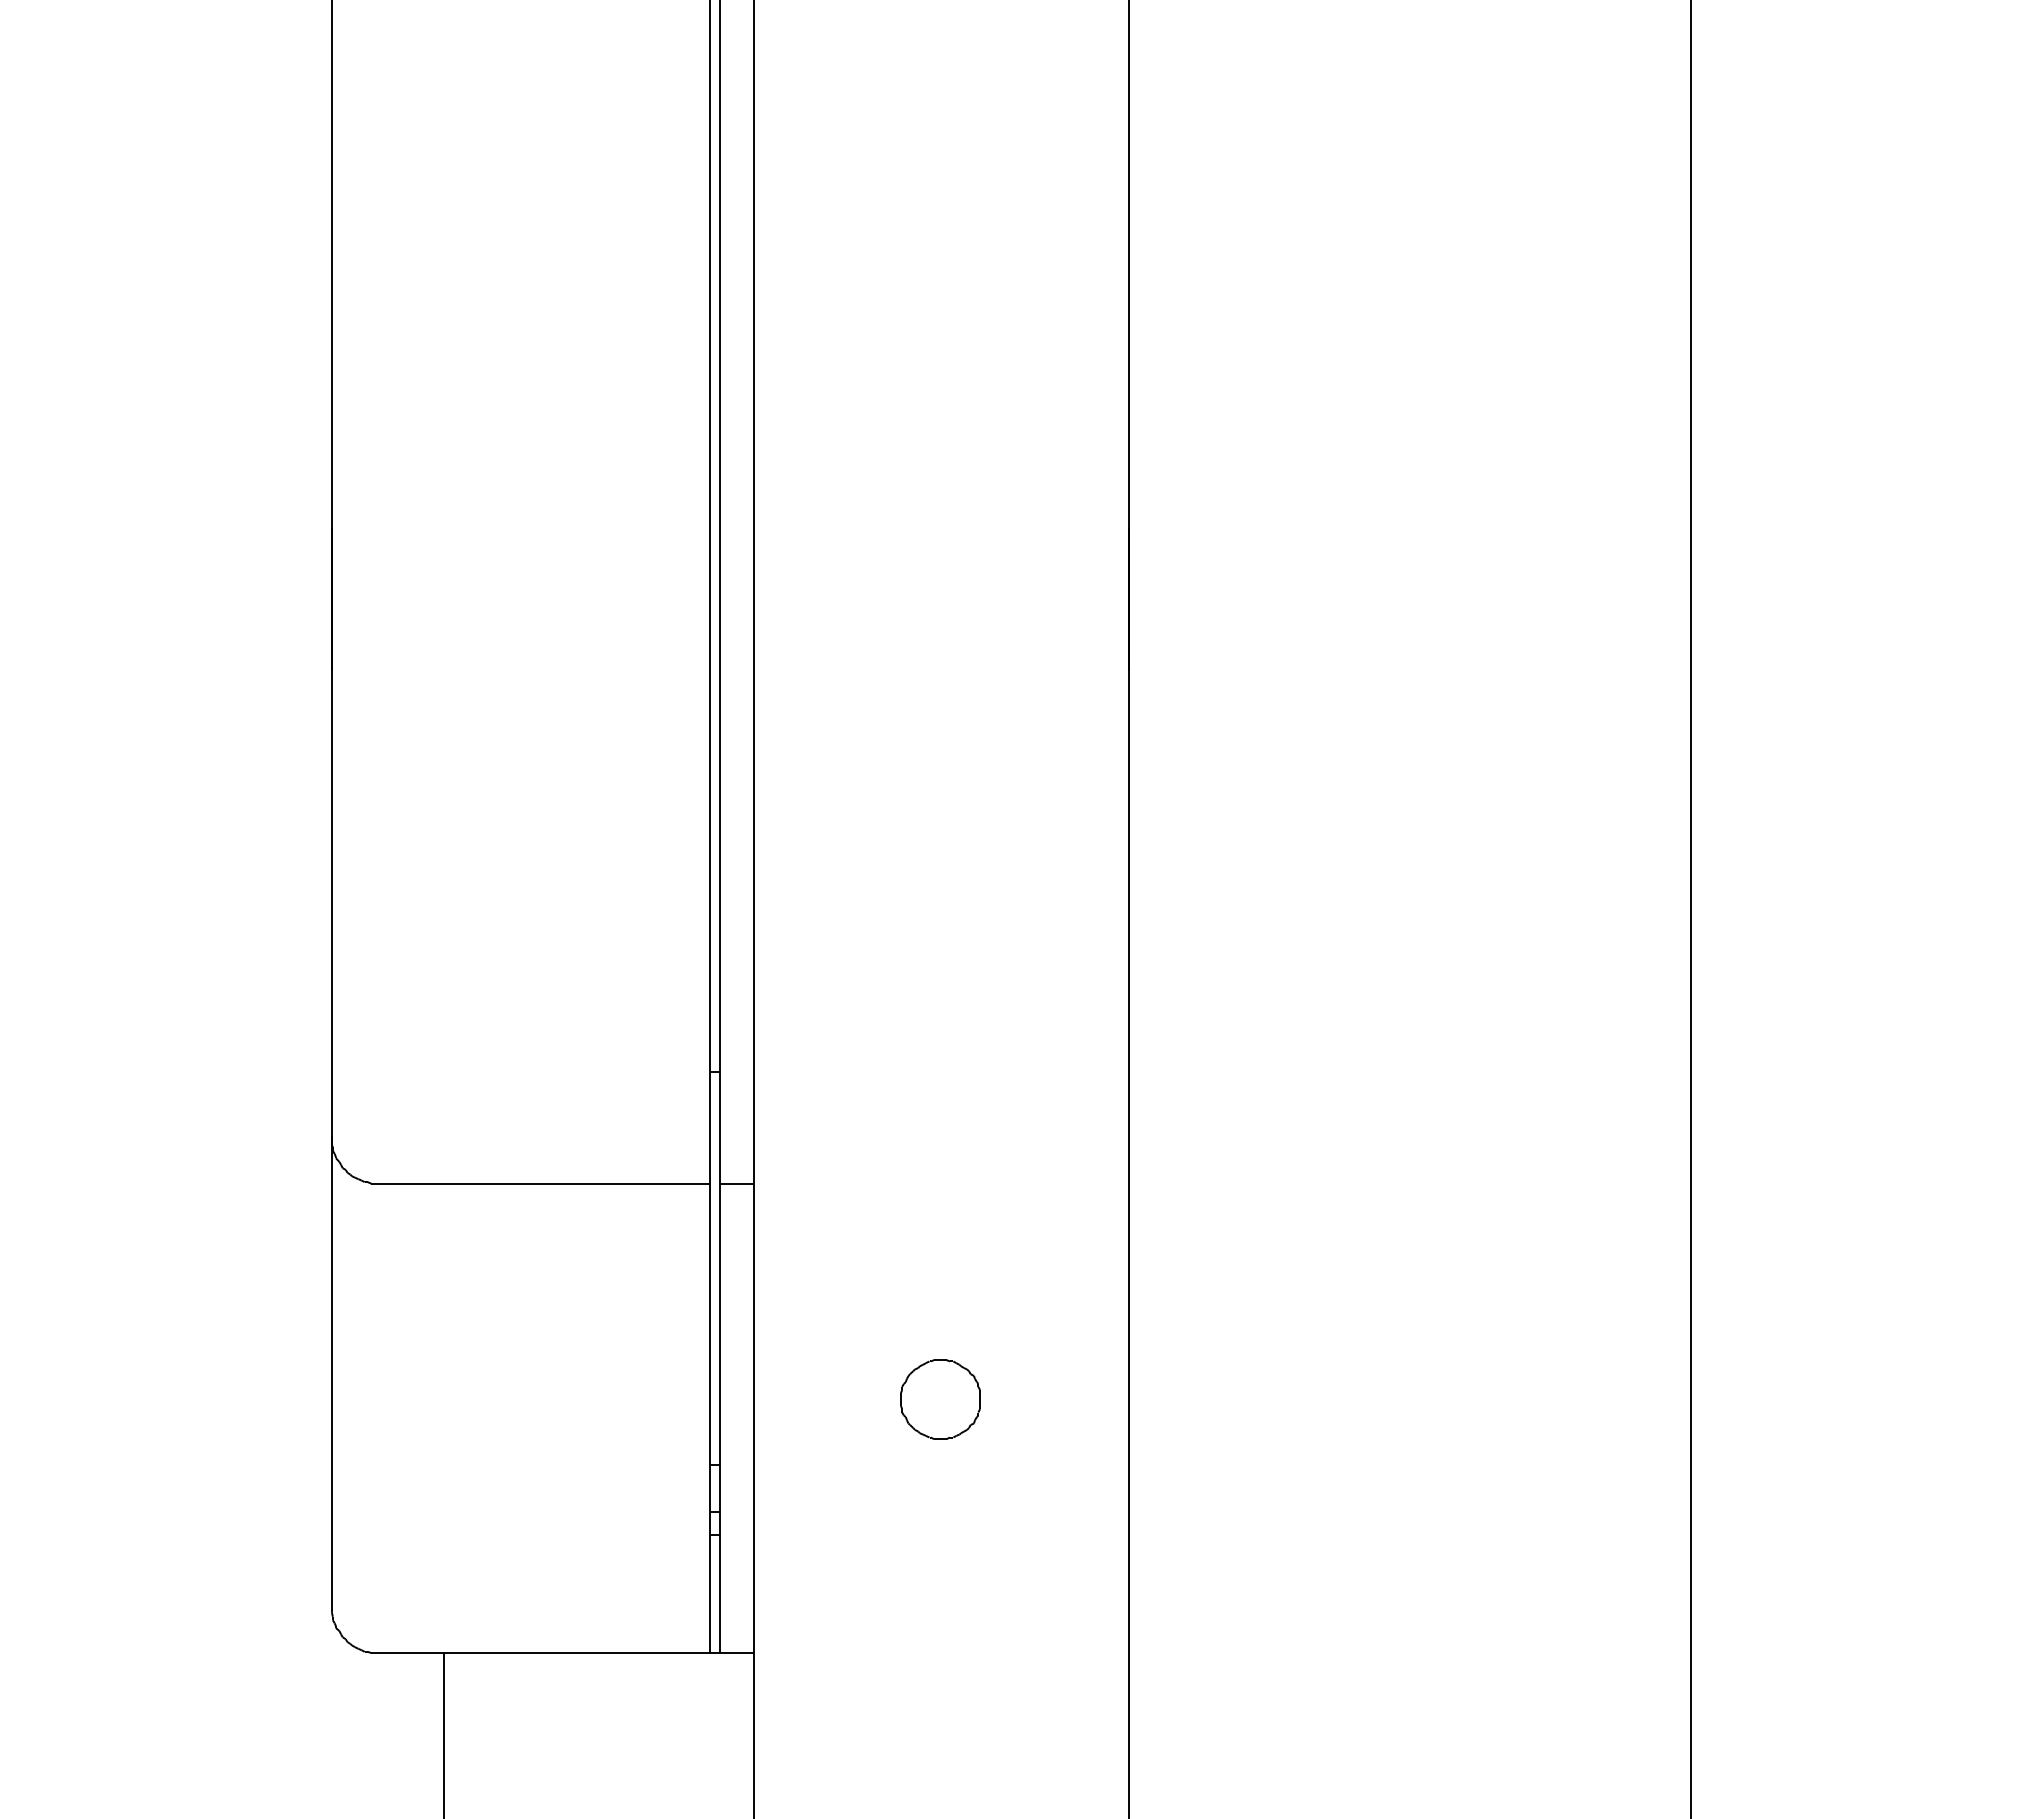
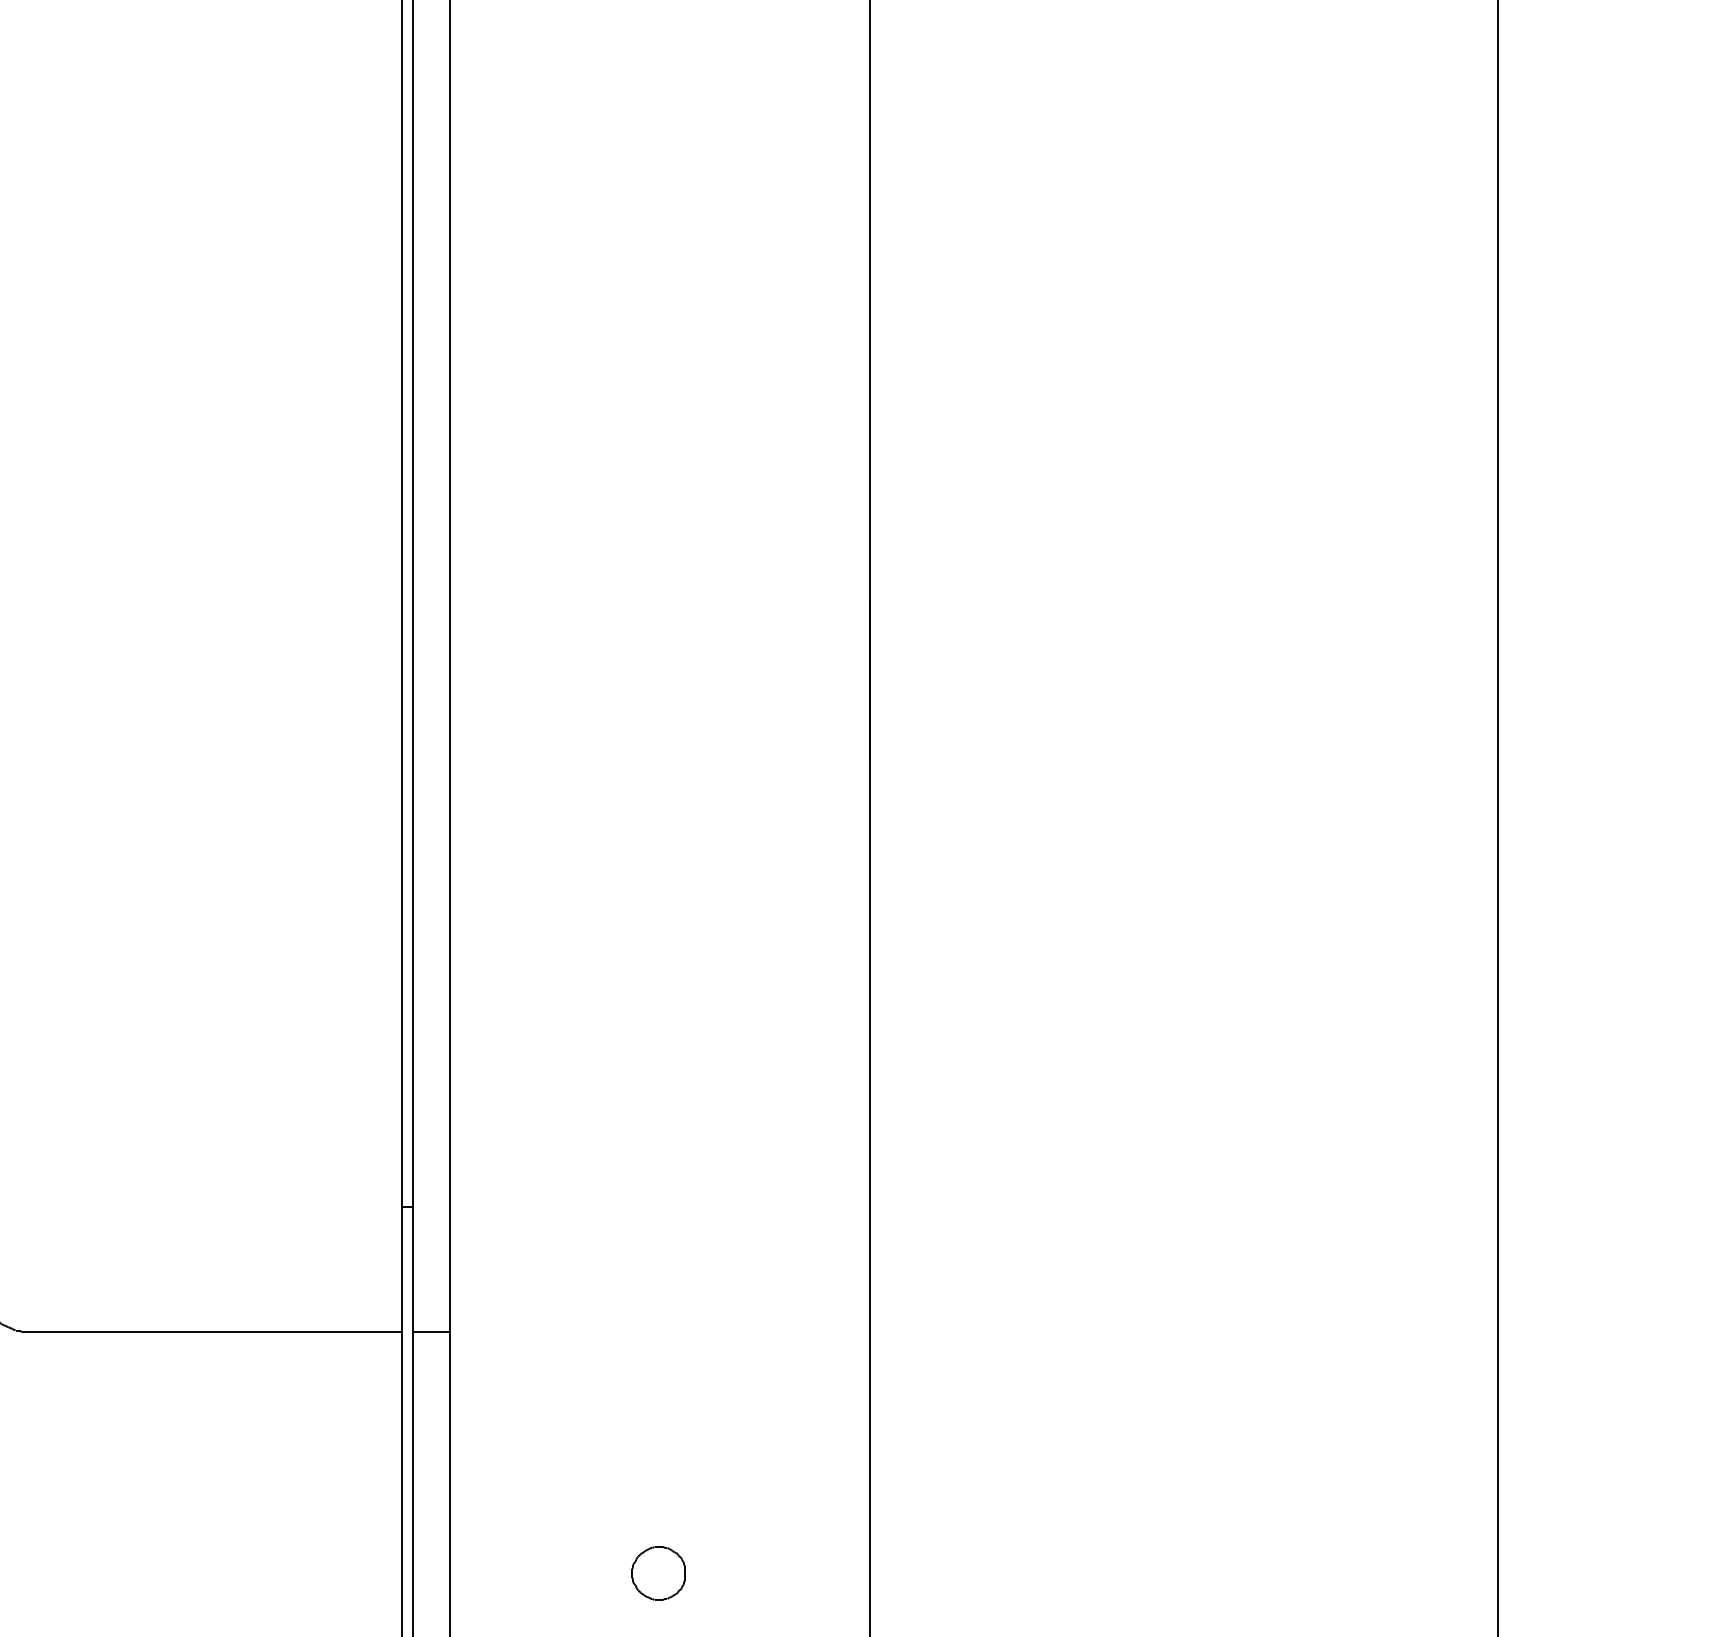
part: (940, 1399) -> (658, 1573), size x0.6

